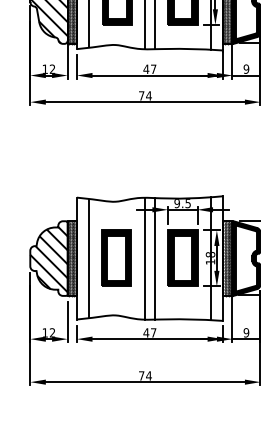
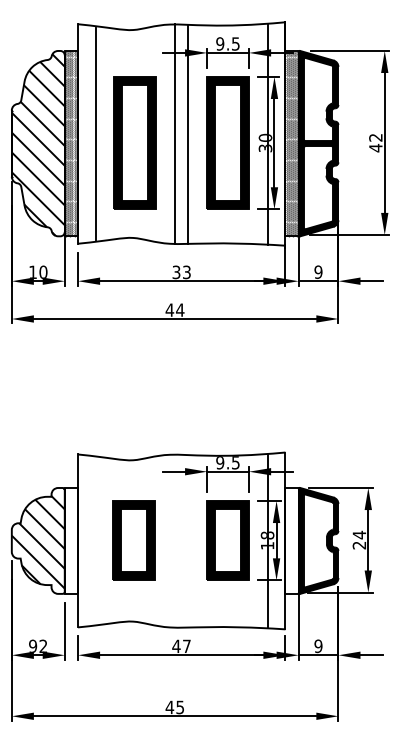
text: (52, 68) -> (43, 271), 12 -> 10
text: (149, 69) -> (181, 272), 47 -> 33
text: (141, 95) -> (169, 309), 74 -> 44
hatch: (72, 258) -> (71, 540), removed
line: (89, 258) -> (95, 540), removed
line: (145, 258) -> (175, 540), removed
line: (154, 258) -> (188, 541), removed
hatch: (228, 258) -> (292, 540), removed
text: (45, 332) -> (33, 645), 12 -> 92
text: (144, 375) -> (174, 707), 74 -> 45

